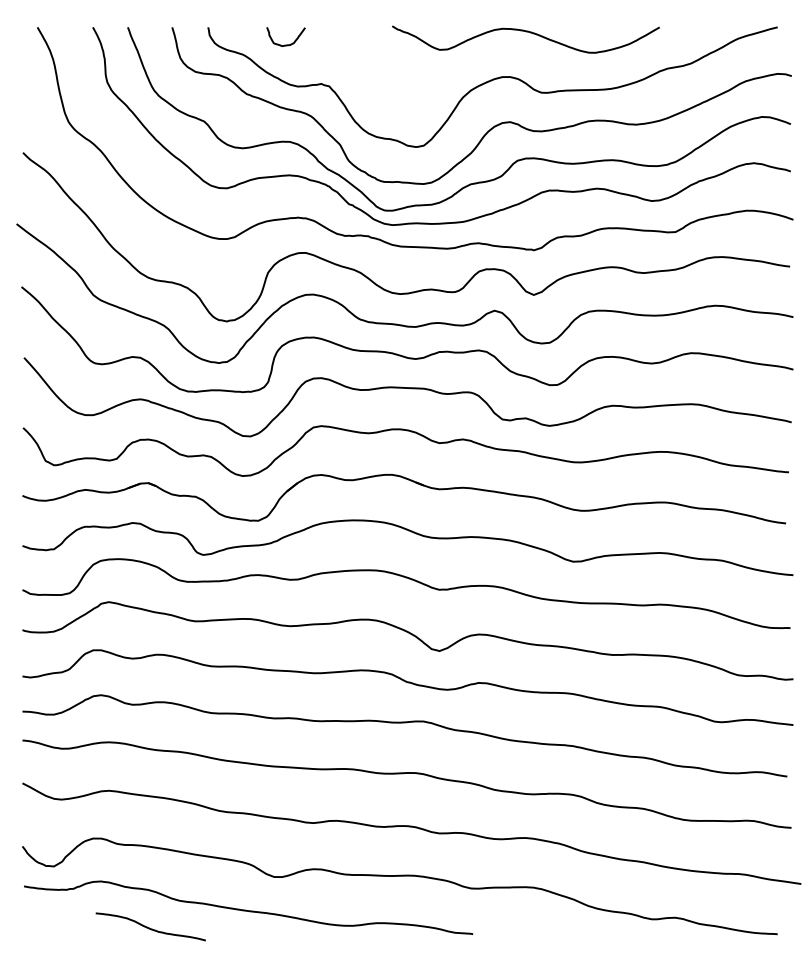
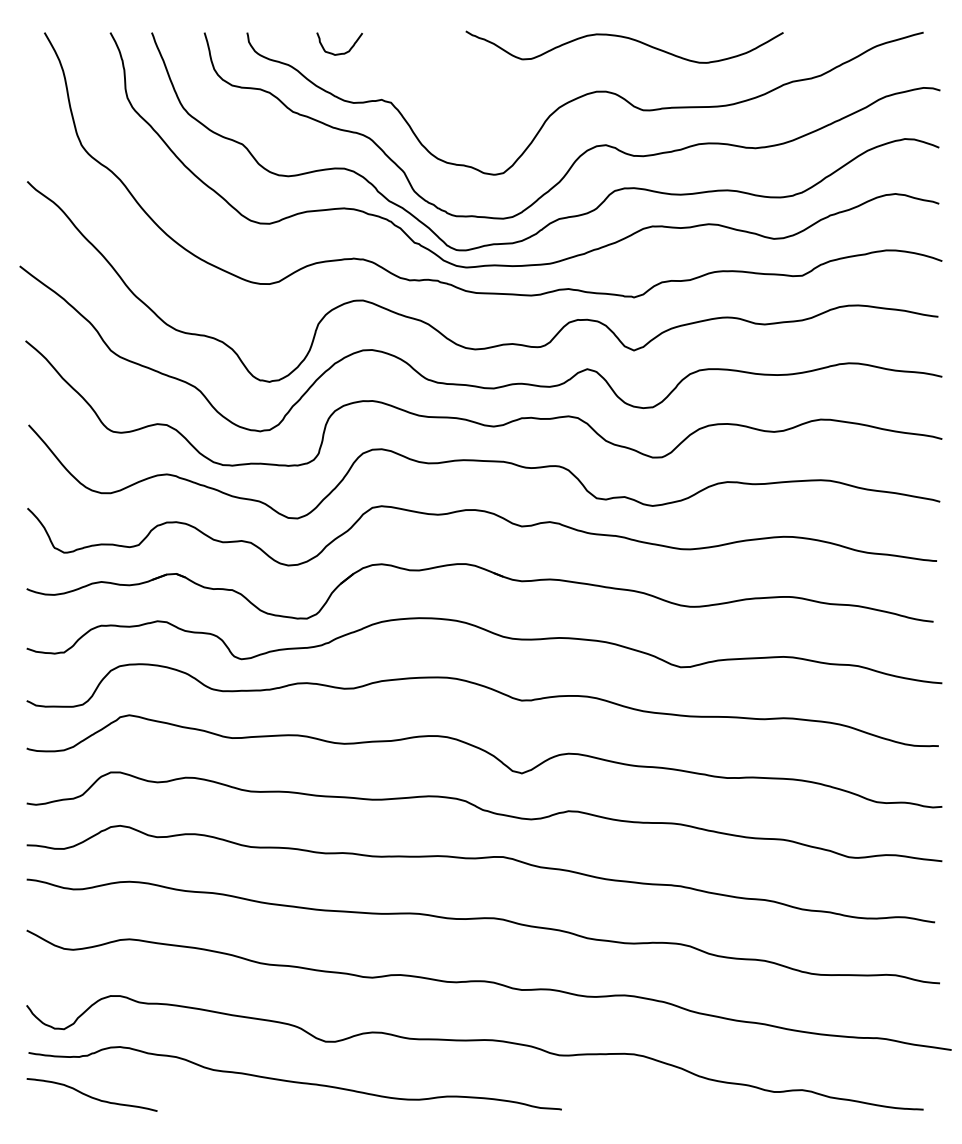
curve: (150, 928) -> (91, 1096), moved

